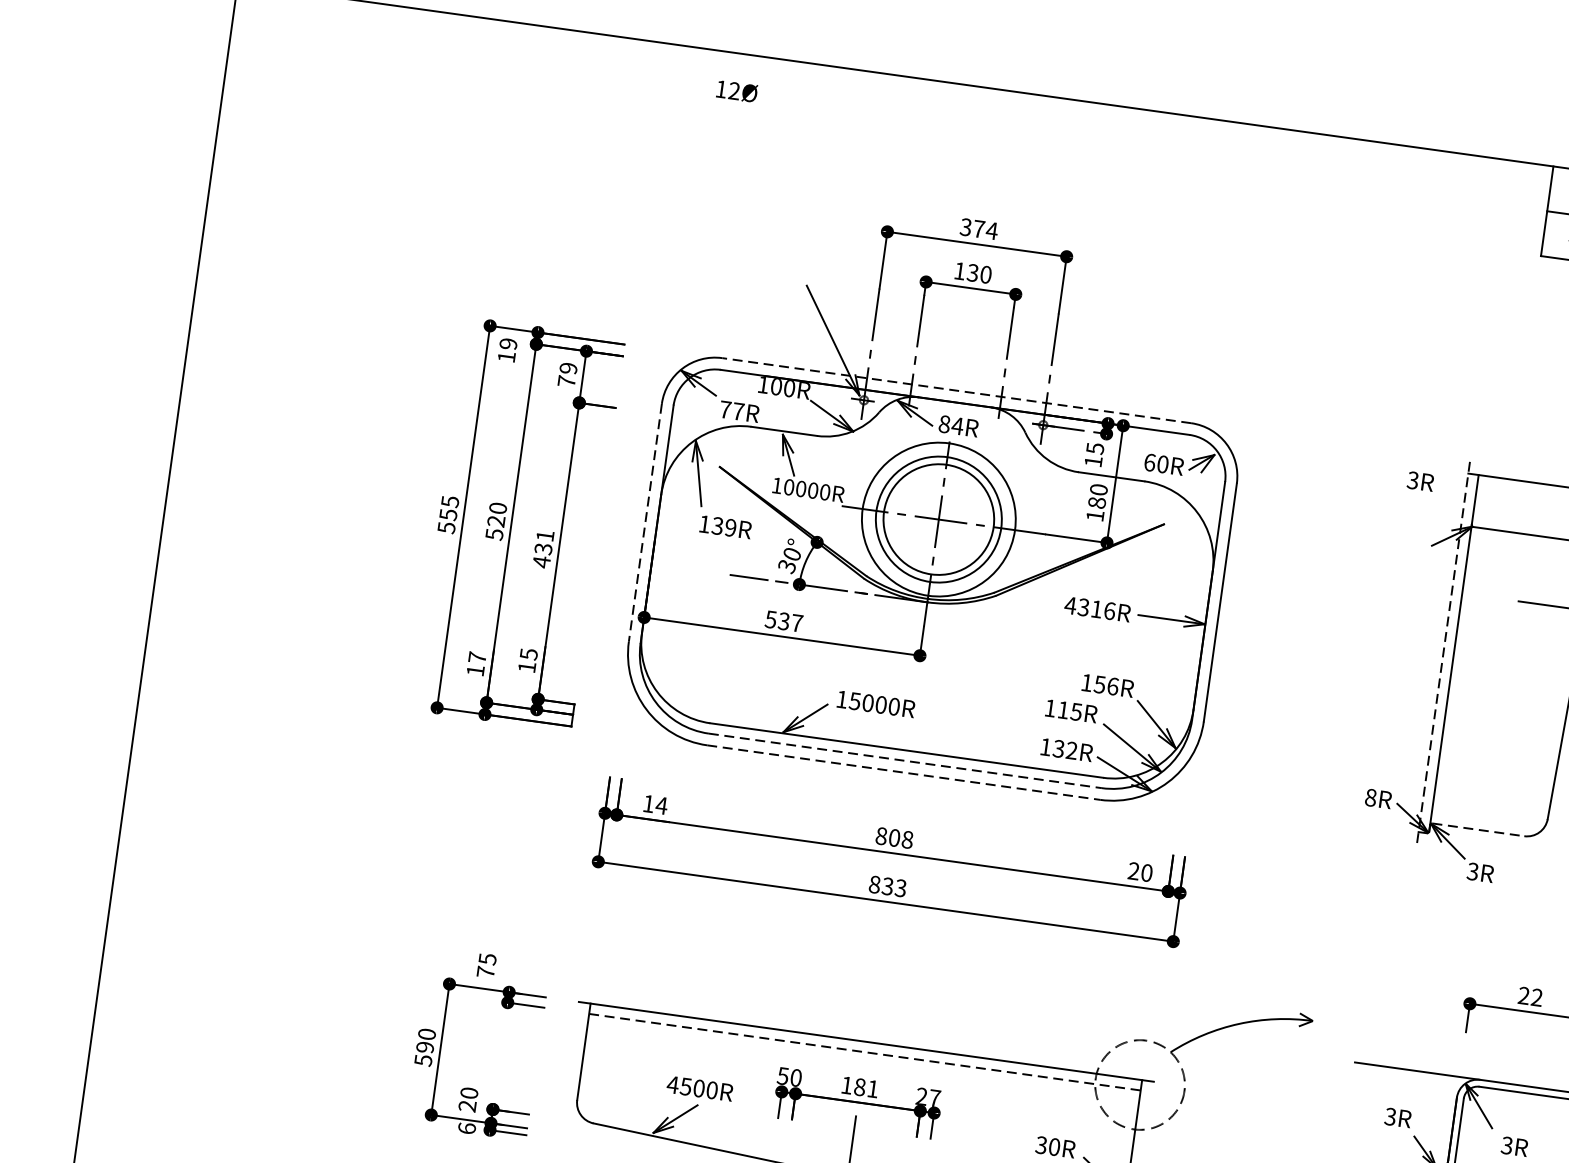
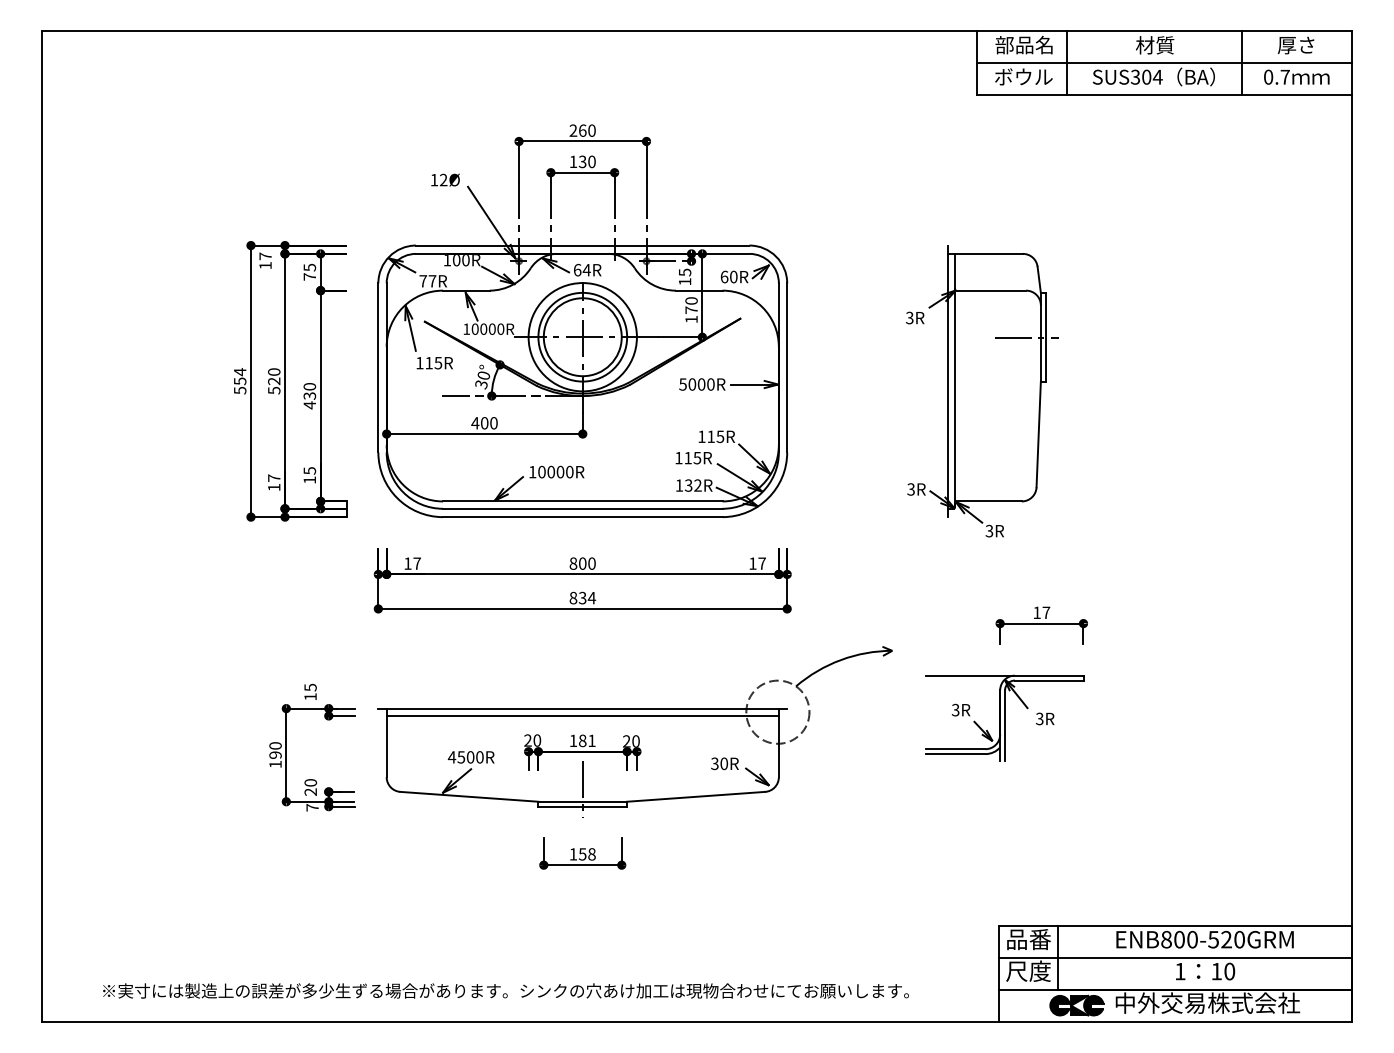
text: (737, 90) -> (445, 179), moved
text: (978, 228) -> (582, 130), 374 -> 260
text: (508, 344) -> (265, 256), 19 -> 17
text: (568, 368) -> (309, 267), 79 -> 75
line: (956, 390) -> (582, 245), dashed -> solid
text: (944, 424) -> (577, 270), 84R -> 64R
text: (1421, 480) -> (915, 317), moved
text: (1097, 501) -> (691, 309), 180 -> 170
text: (450, 502) -> (240, 372), 555 -> 554
line: (645, 522) -> (378, 367), dashed -> solid
text: (723, 526) -> (433, 362), 139R -> 115R
text: (544, 535) -> (309, 386), 431 -> 430
text: (1089, 608) -> (696, 384), 4316R -> 5000R
text: (783, 621) -> (484, 423), 537 -> 400
line: (1443, 653) -> (947, 381), dashed -> solid
text: (1106, 685) -> (715, 436), 156R -> 115R
text: (854, 700) -> (541, 471), 15000R -> 10000R
line: (905, 760) -> (582, 508), dashed -> solid
line: (903, 773) -> (582, 517), dashed -> solid
text: (1370, 797) -> (910, 489), 8R -> 3R
text: (662, 805) -> (417, 563), 14 -> 17
line: (1478, 829) -> (989, 501), dashed -> solid
text: (906, 839) -> (591, 563), 808 -> 800
text: (1140, 871) -> (757, 563), 20 -> 17
text: (900, 887) -> (591, 597), 833 -> 834
text: (485, 971) -> (310, 696), 75 -> 15
text: (1530, 996) -> (1041, 612), 22 -> 17
line: (866, 1051) -> (583, 715), dashed -> solid
text: (423, 1060) -> (275, 764), 590 -> 190
text: (782, 1075) -> (527, 740), 50 -> 20
text: (934, 1098) -> (635, 741), 27 -> 20
text: (466, 1128) -> (312, 807), 6 -> 7

